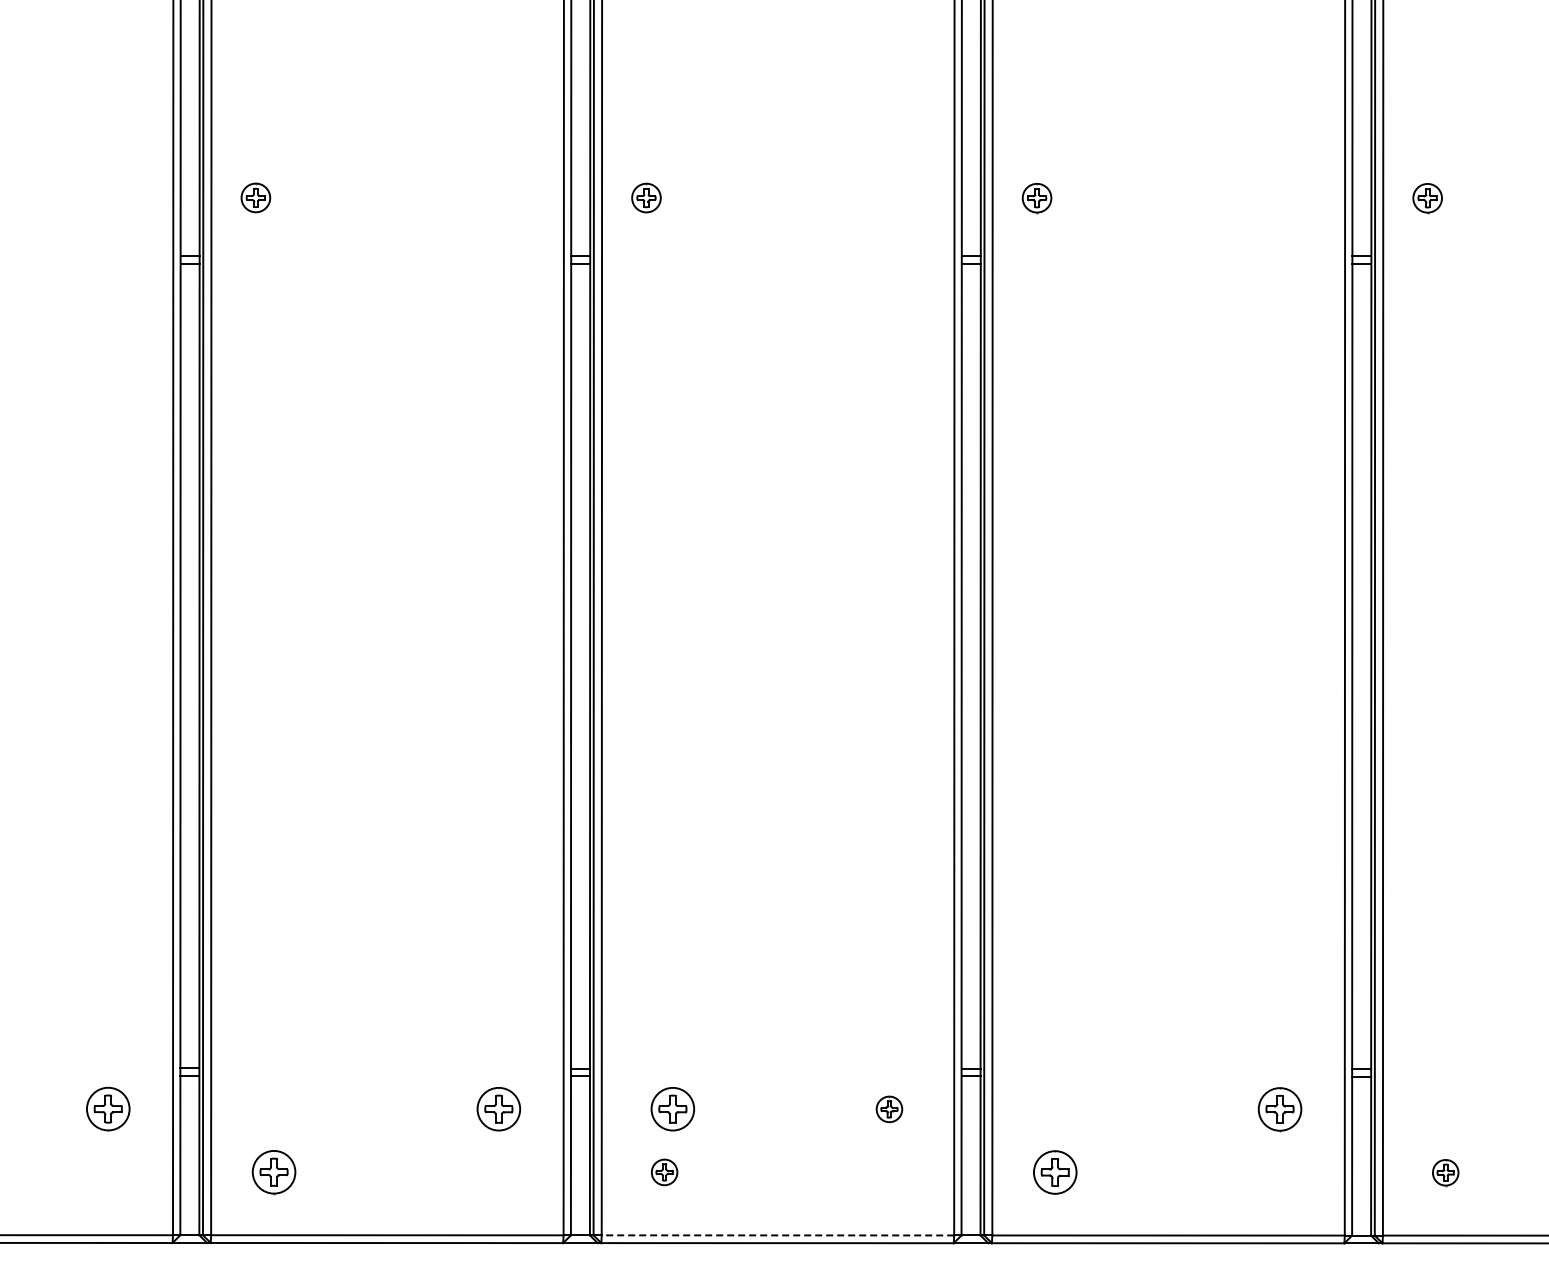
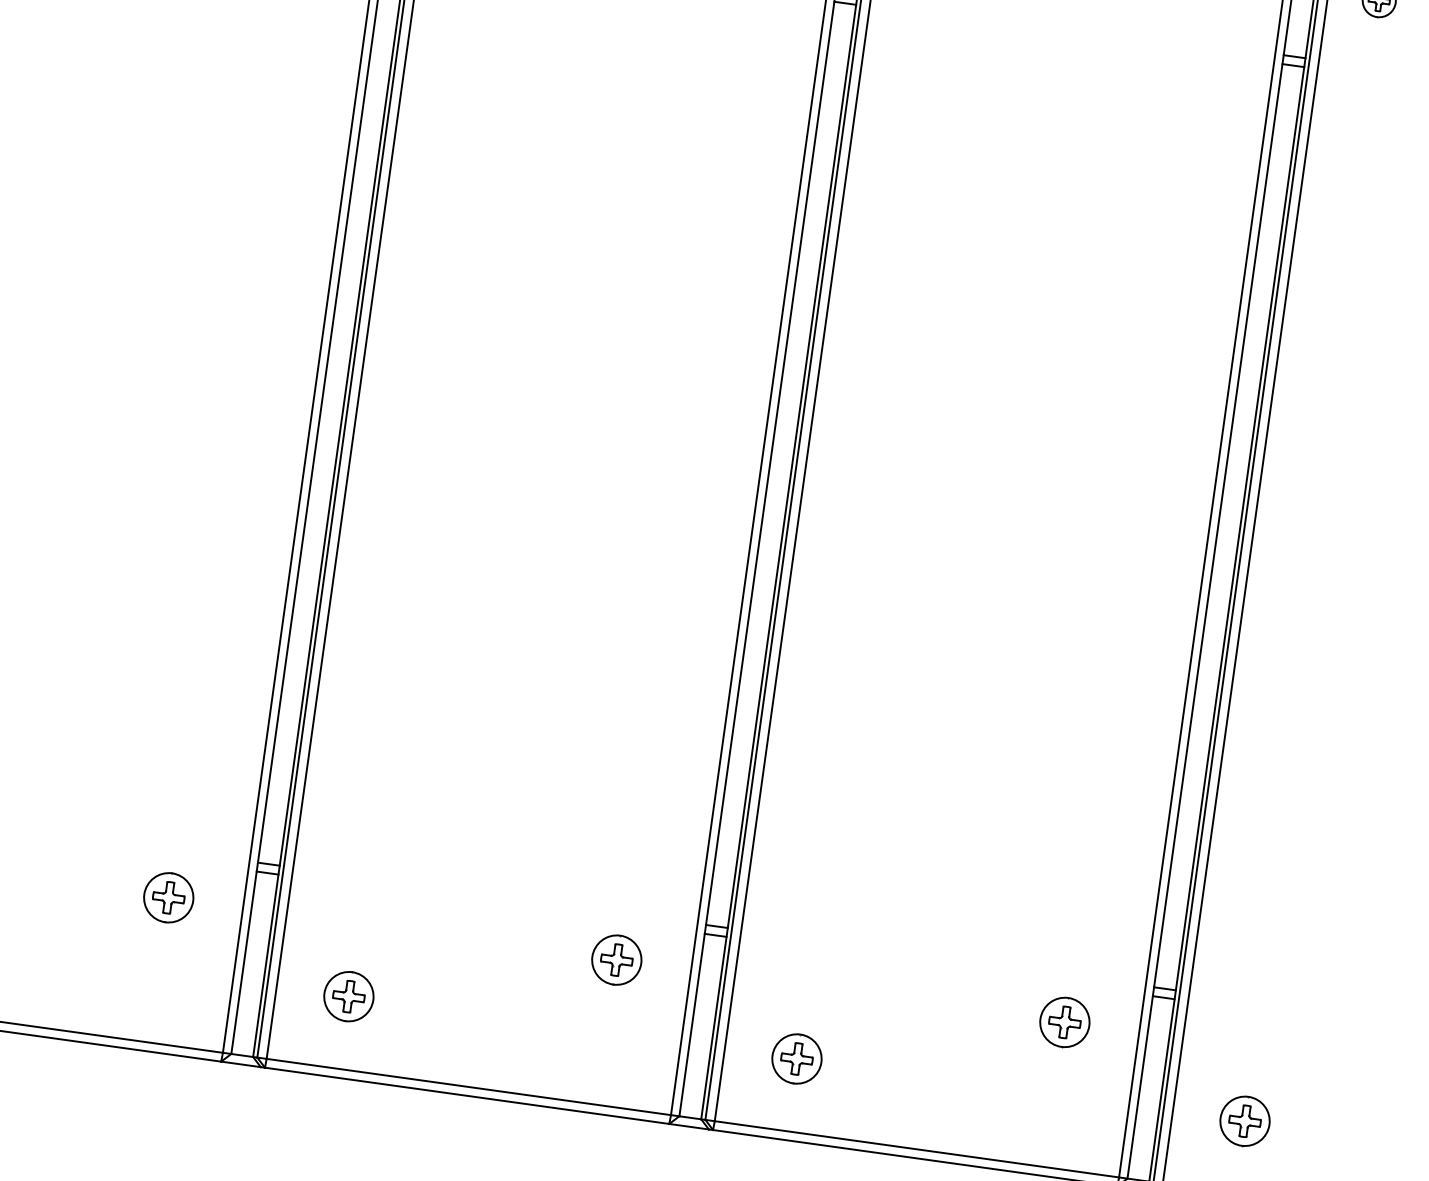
part: (672, 1109) -> (367, 925), removed
part: (889, 1109) -> (616, 960), size x1.67
part: (664, 1172) -> (348, 996), size x1.67
part: (1445, 1172) -> (1244, 1121), size x1.67
line: (777, 1235) -> (468, 1087), dashed -> solid

